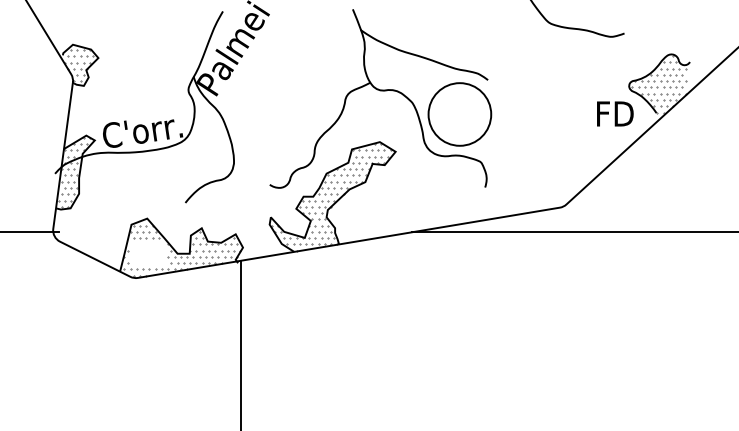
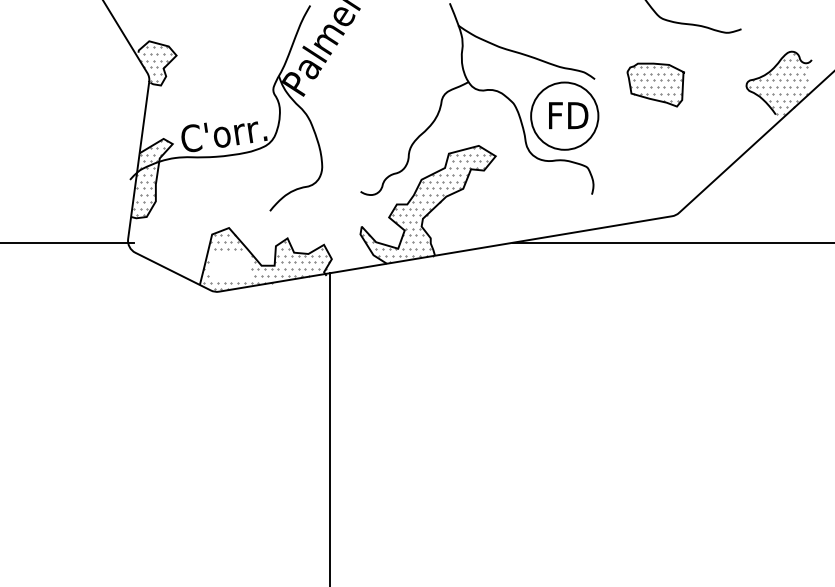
part: (544, 84) -> (655, 84), added
text: (615, 113) -> (568, 115), moved

